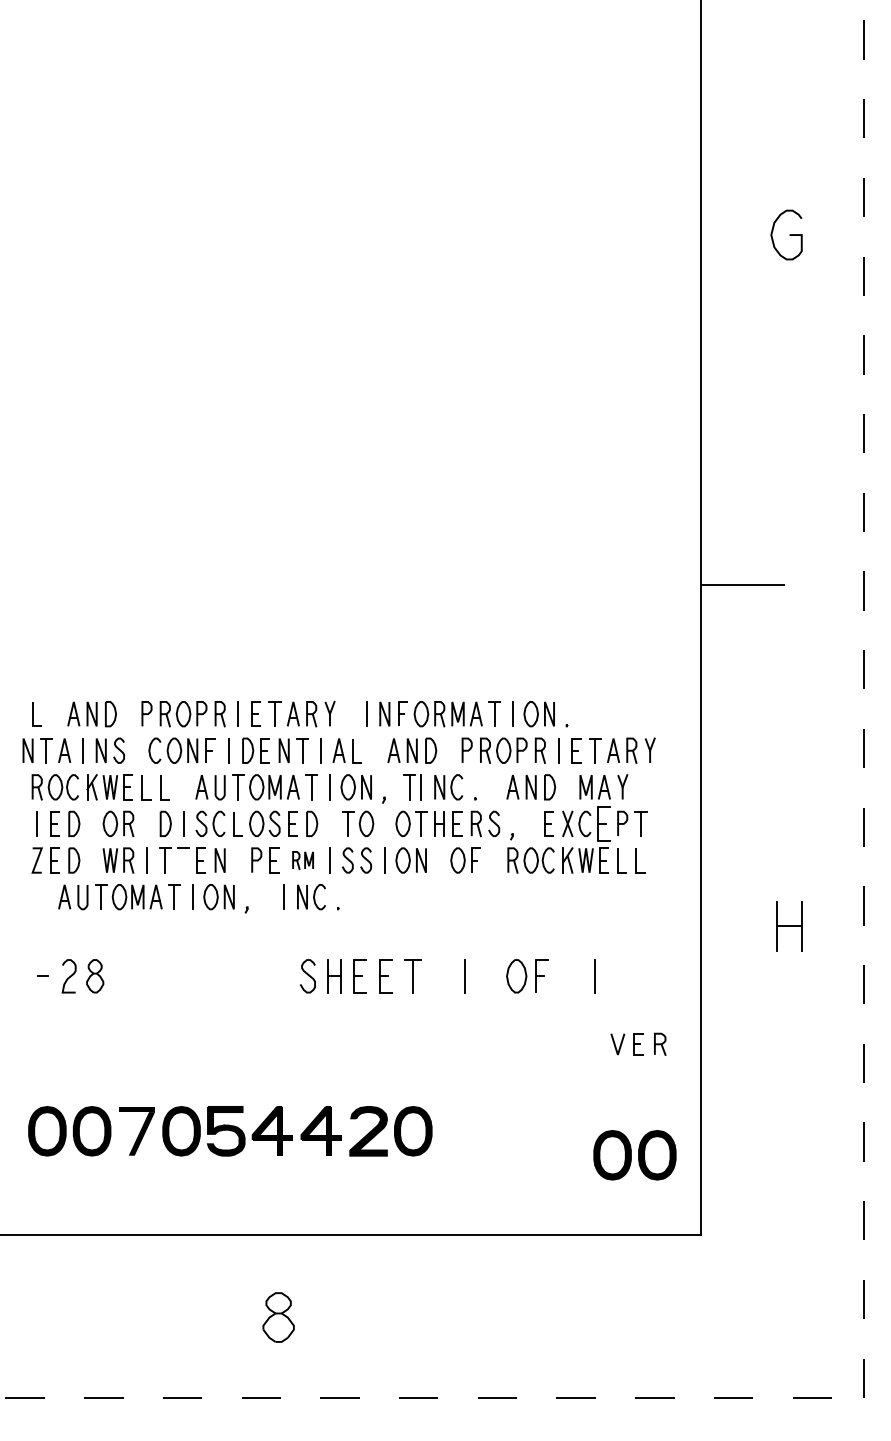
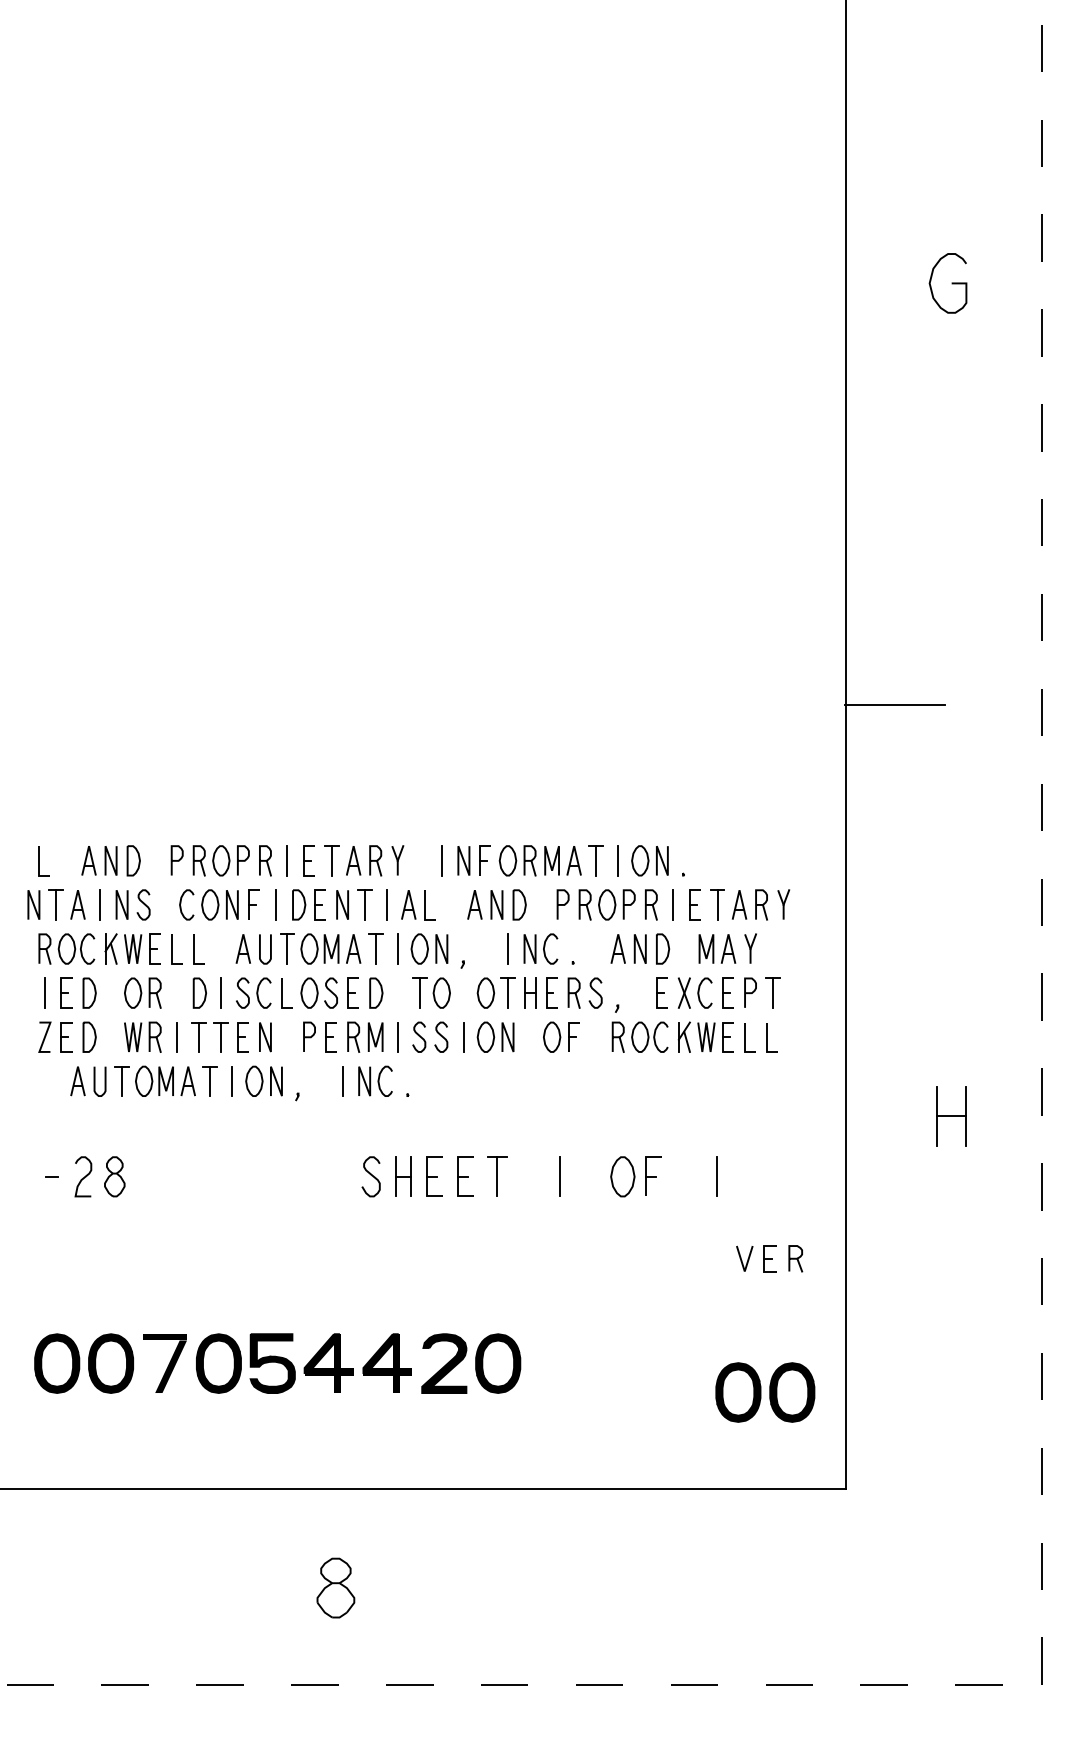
part: (409, 786) -> (493, 948), removed
part: (603, 823) -> (727, 992), size x0.71
line: (183, 859) -> (221, 1036), added
part: (303, 859) -> (365, 1036), size x1.43

